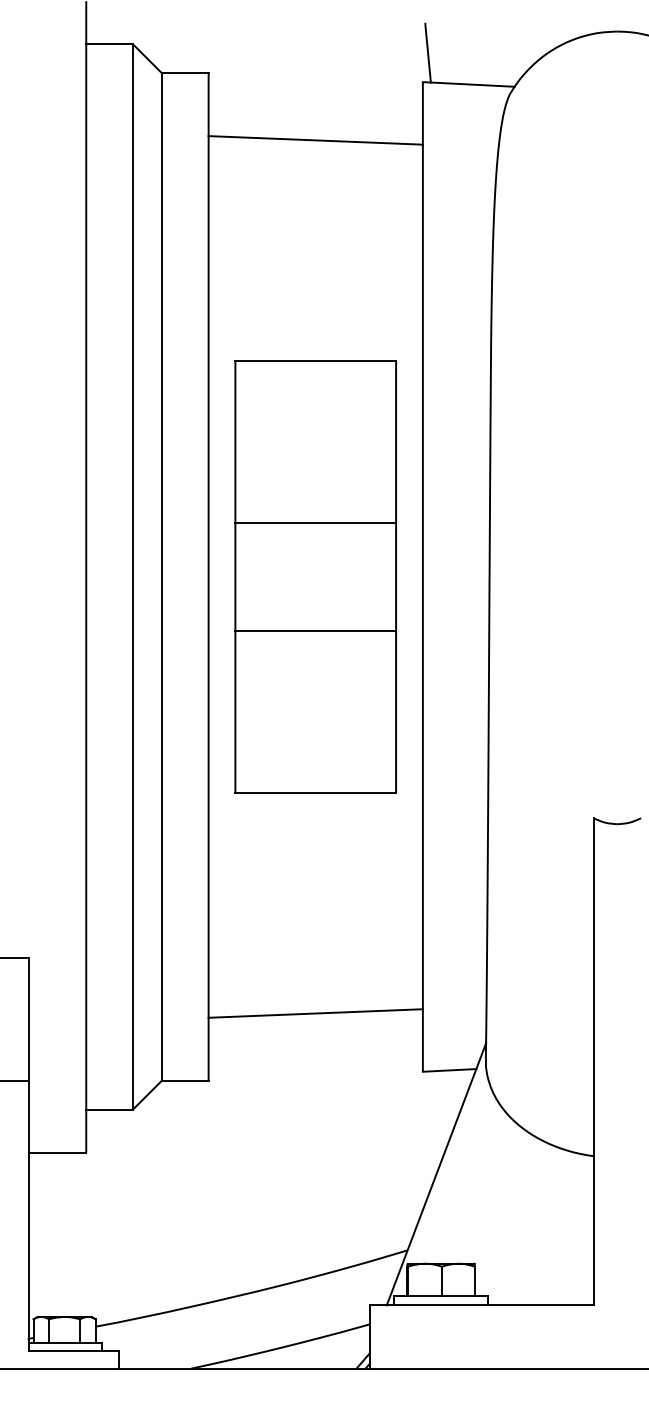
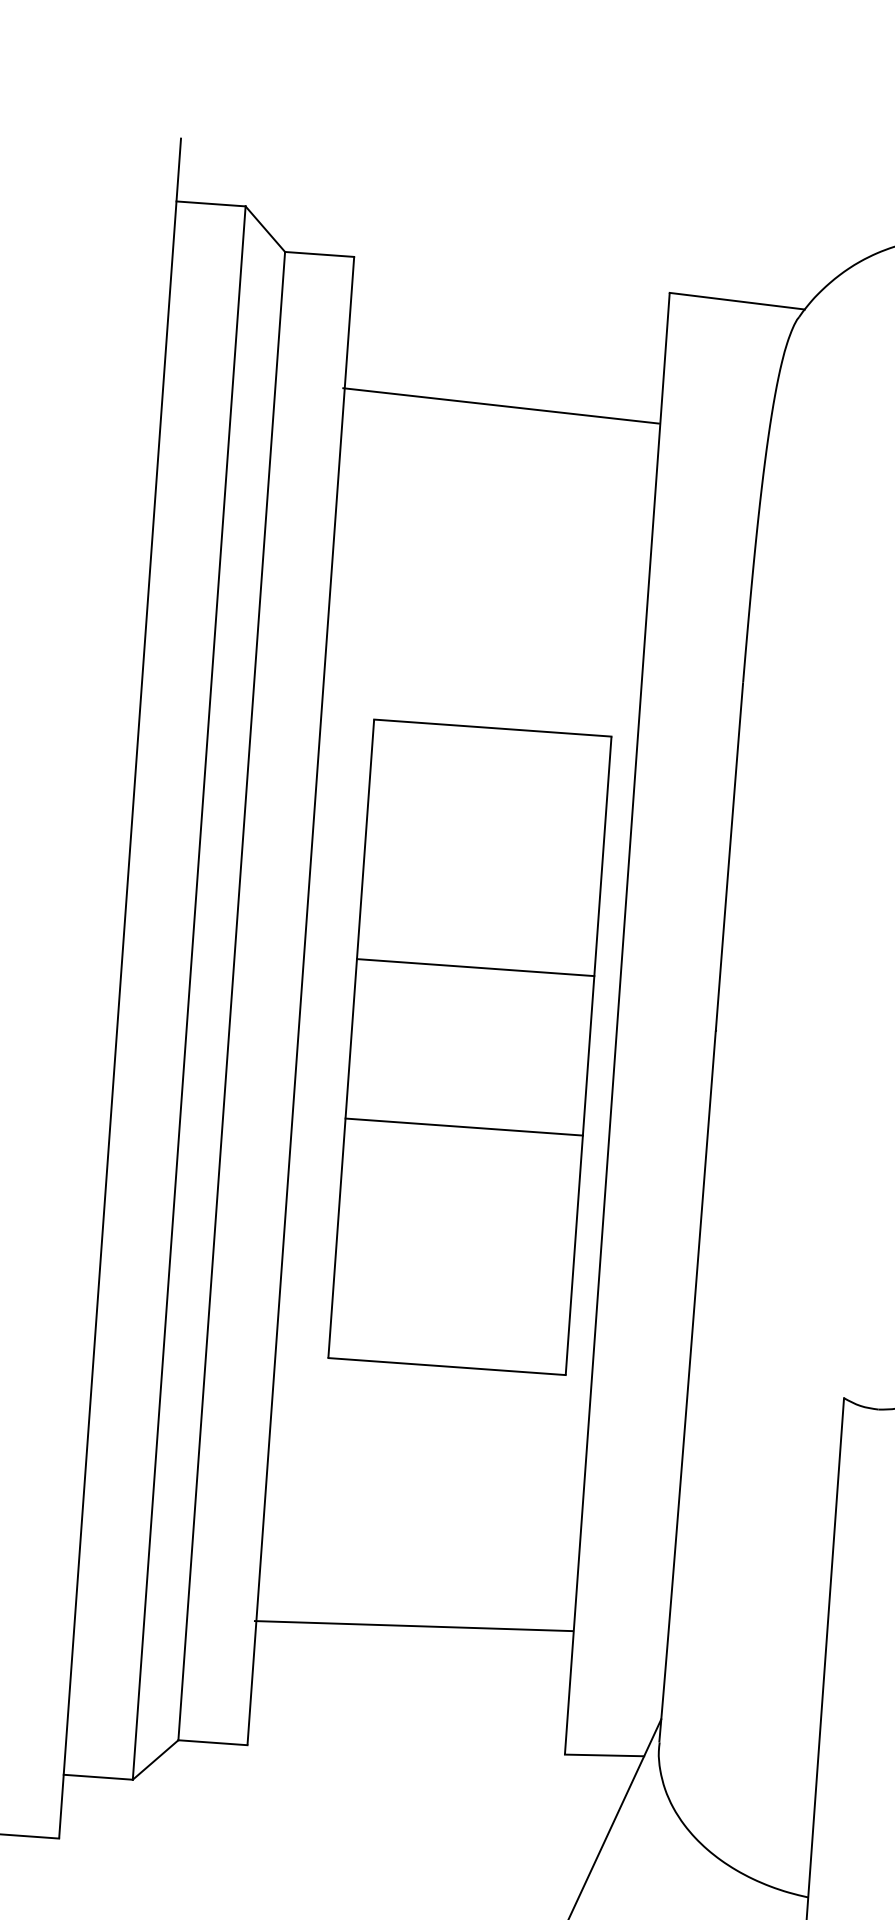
line: (427, 52) -> (679, 249), removed
line: (315, 140) -> (500, 406), moved
part: (315, 576) -> (469, 1046), moved
line: (315, 1013) -> (413, 1626), moved

